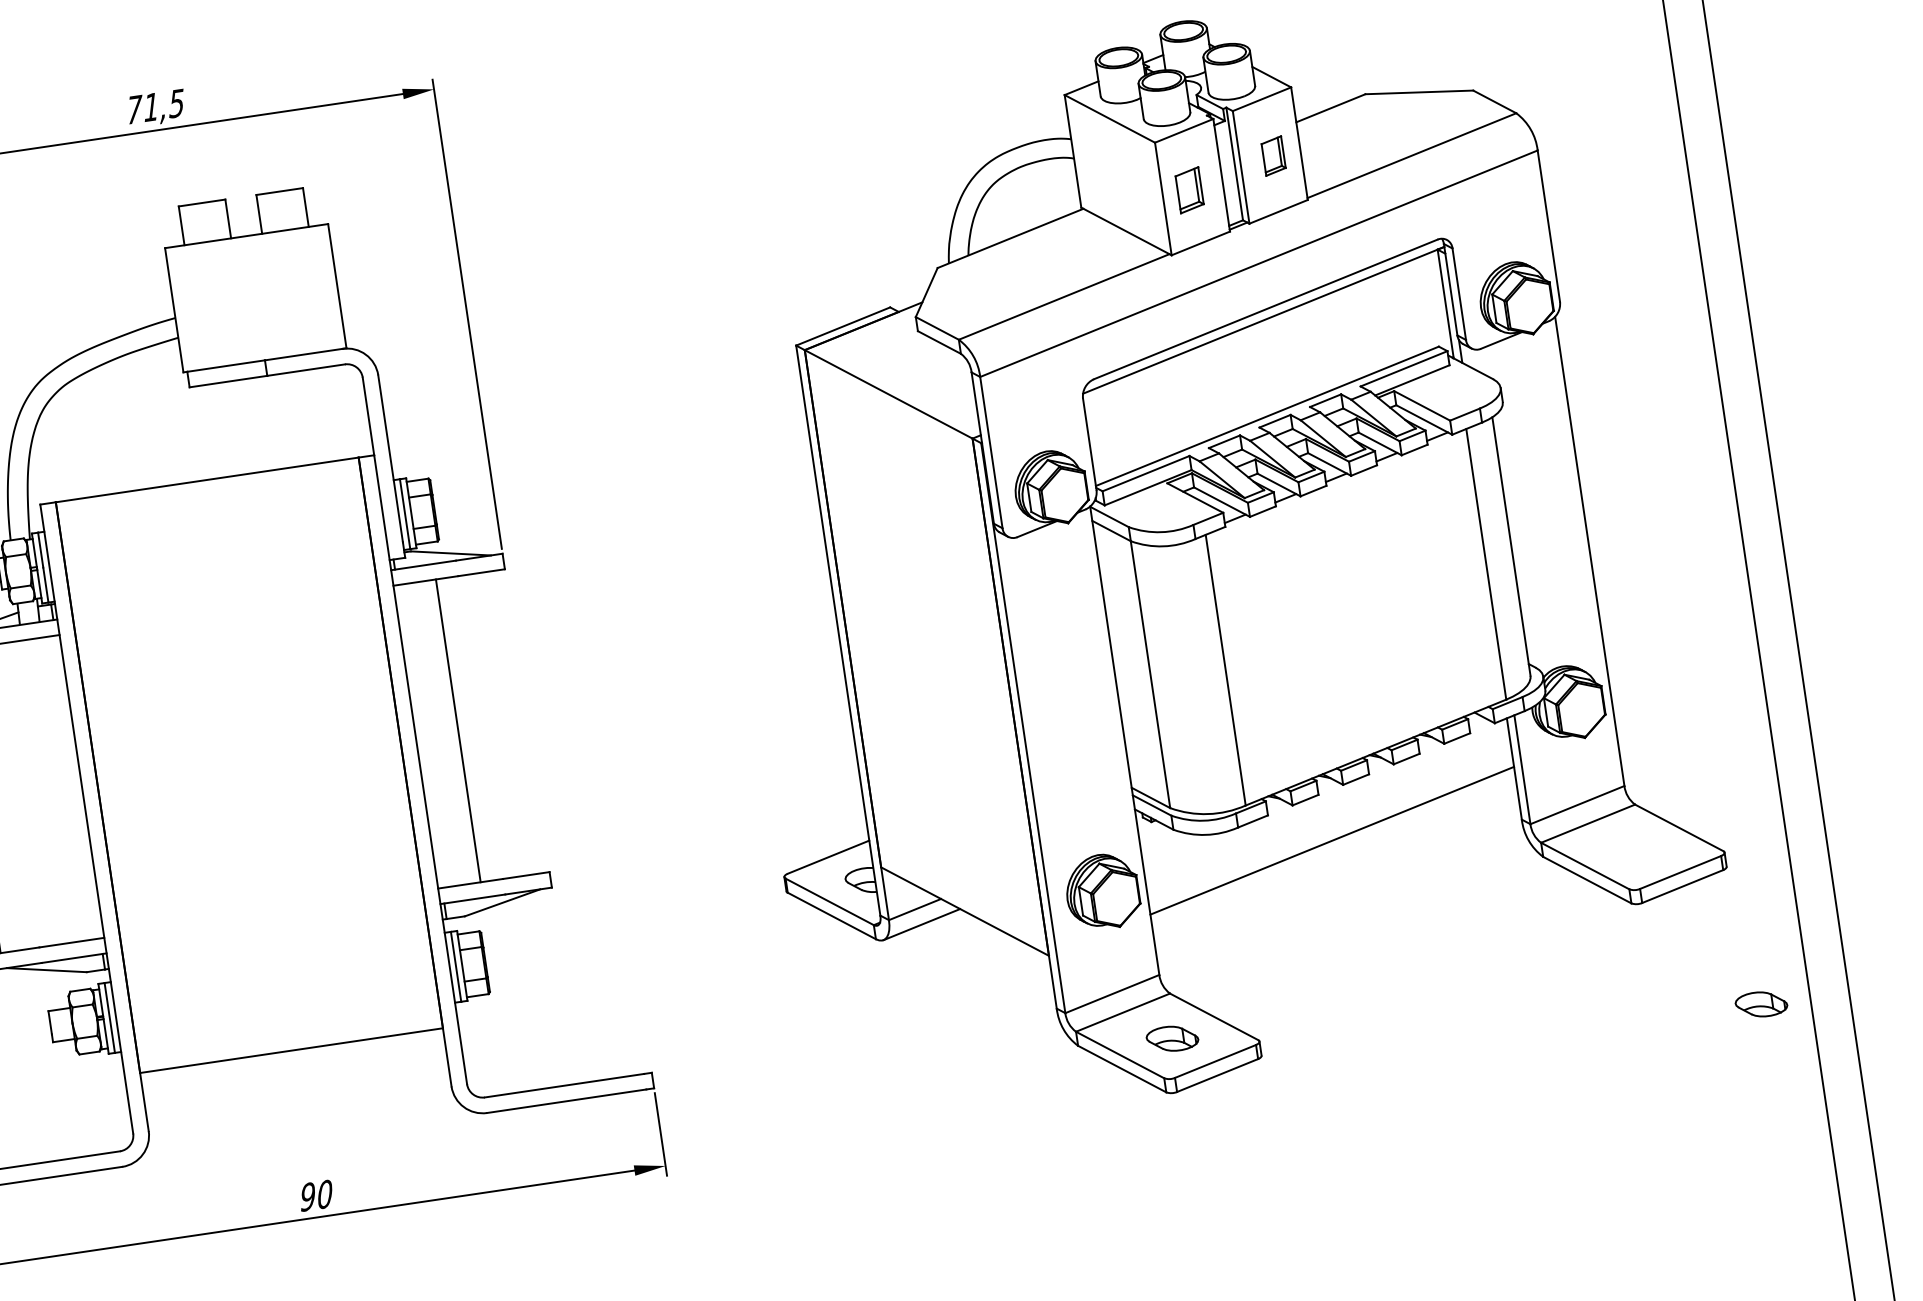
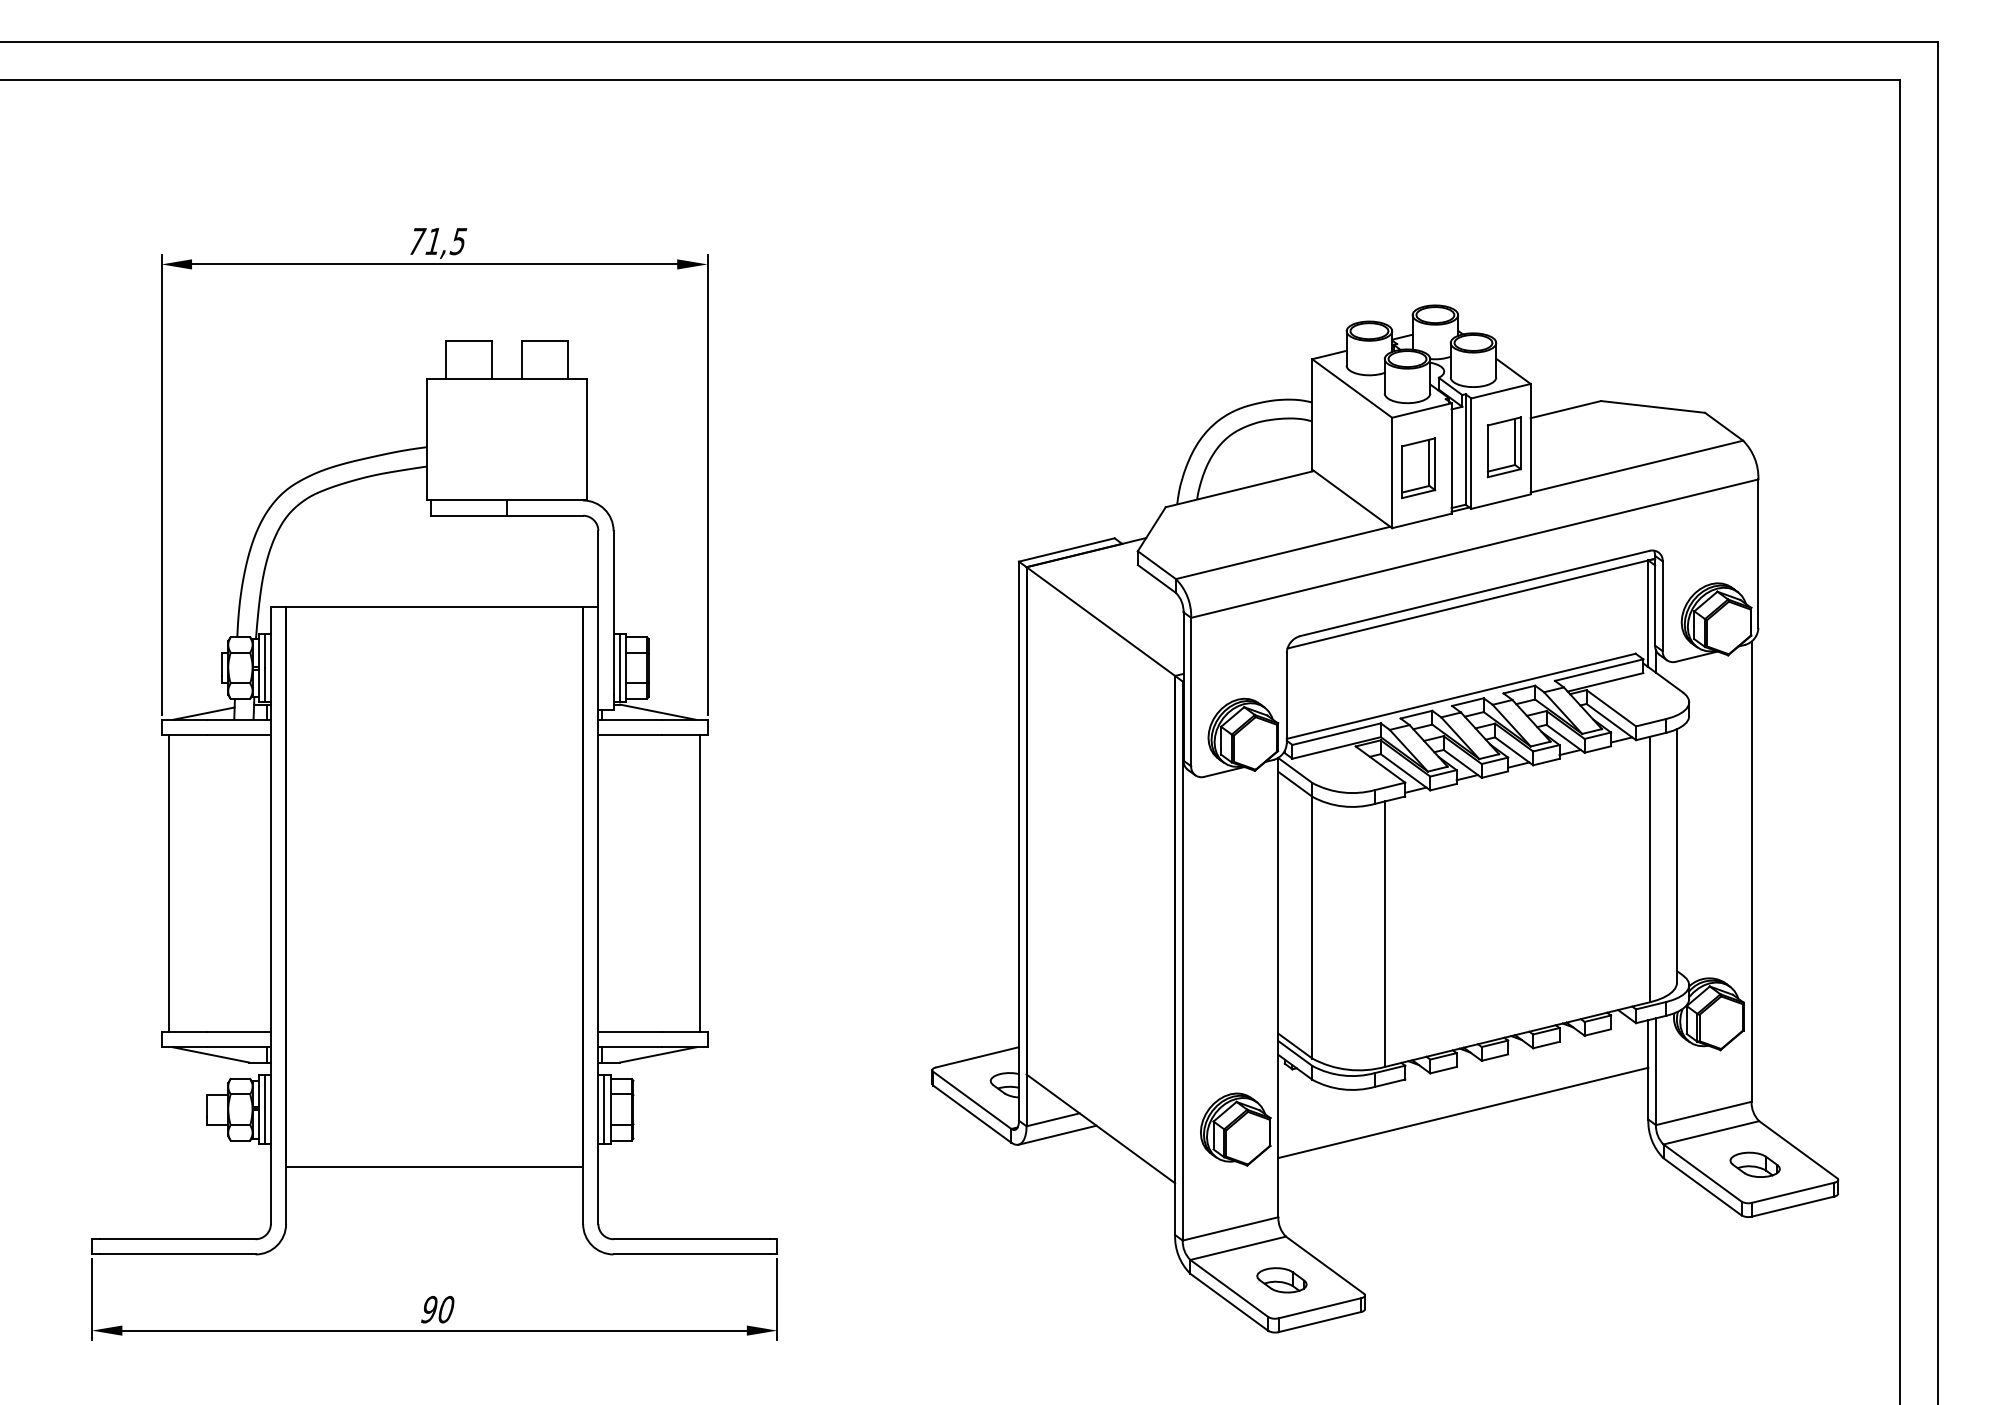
part: (1272, 156) -> (1503, 447), size x1.67
part: (1189, 190) -> (1418, 468), size x1.43
line: (458, 730) -> (700, 883), moved
part: (1760, 1004) -> (1754, 1164), moved

